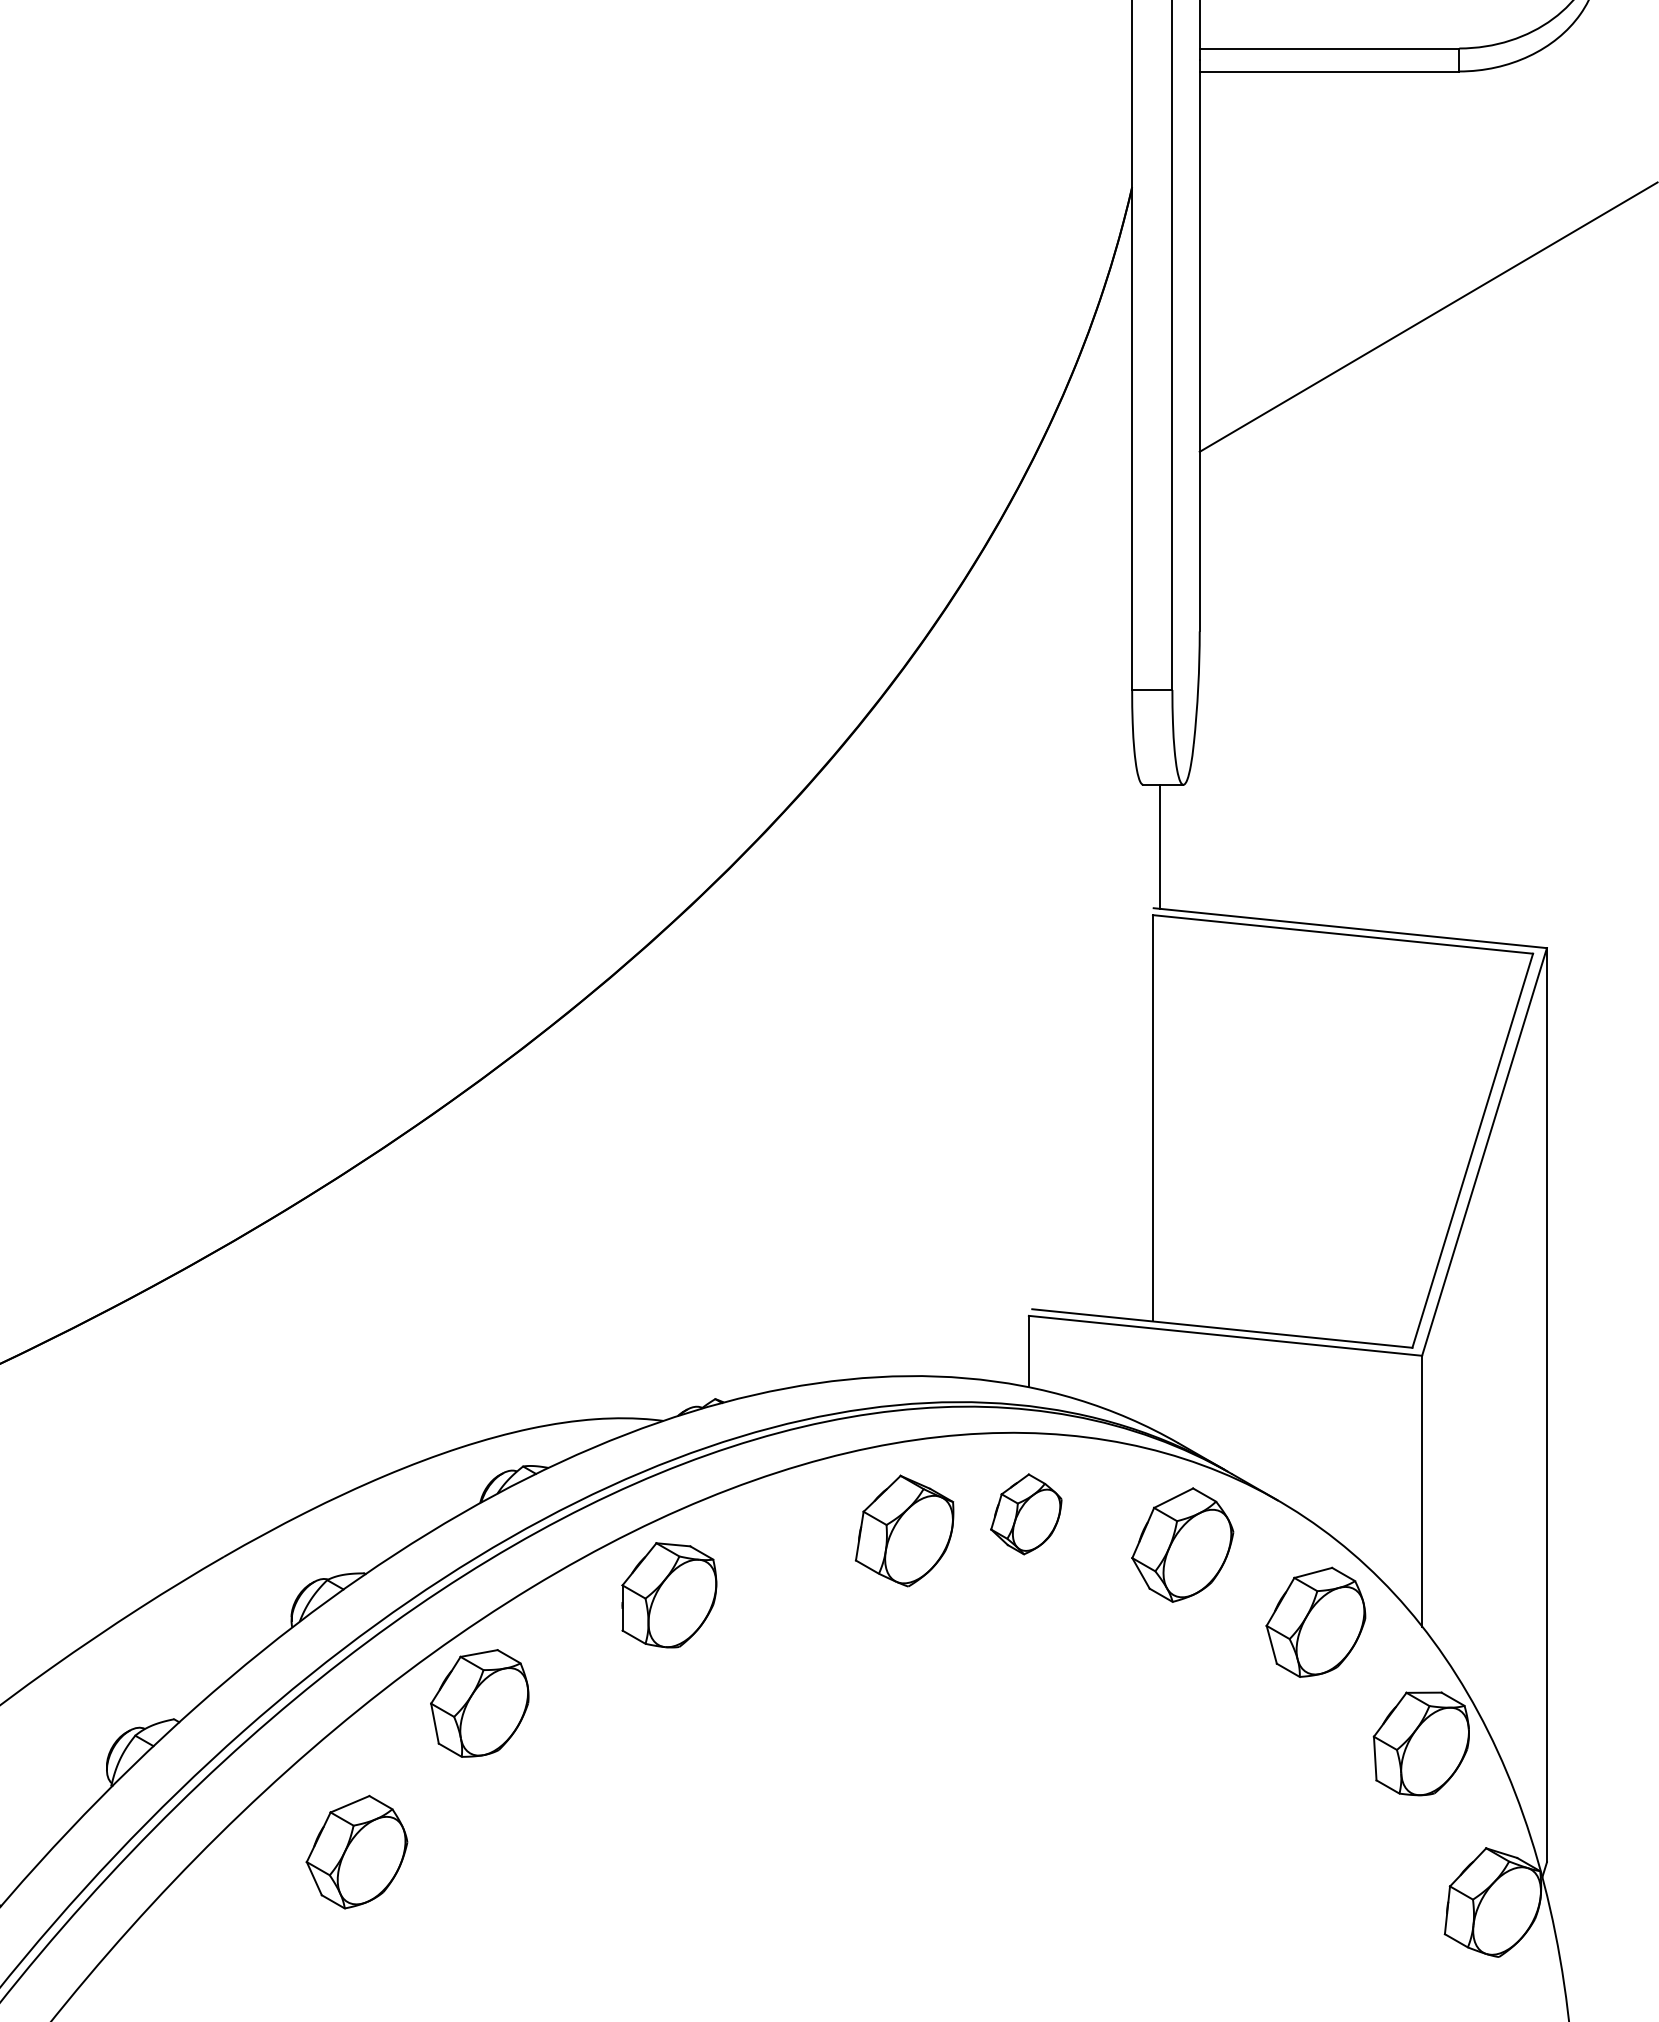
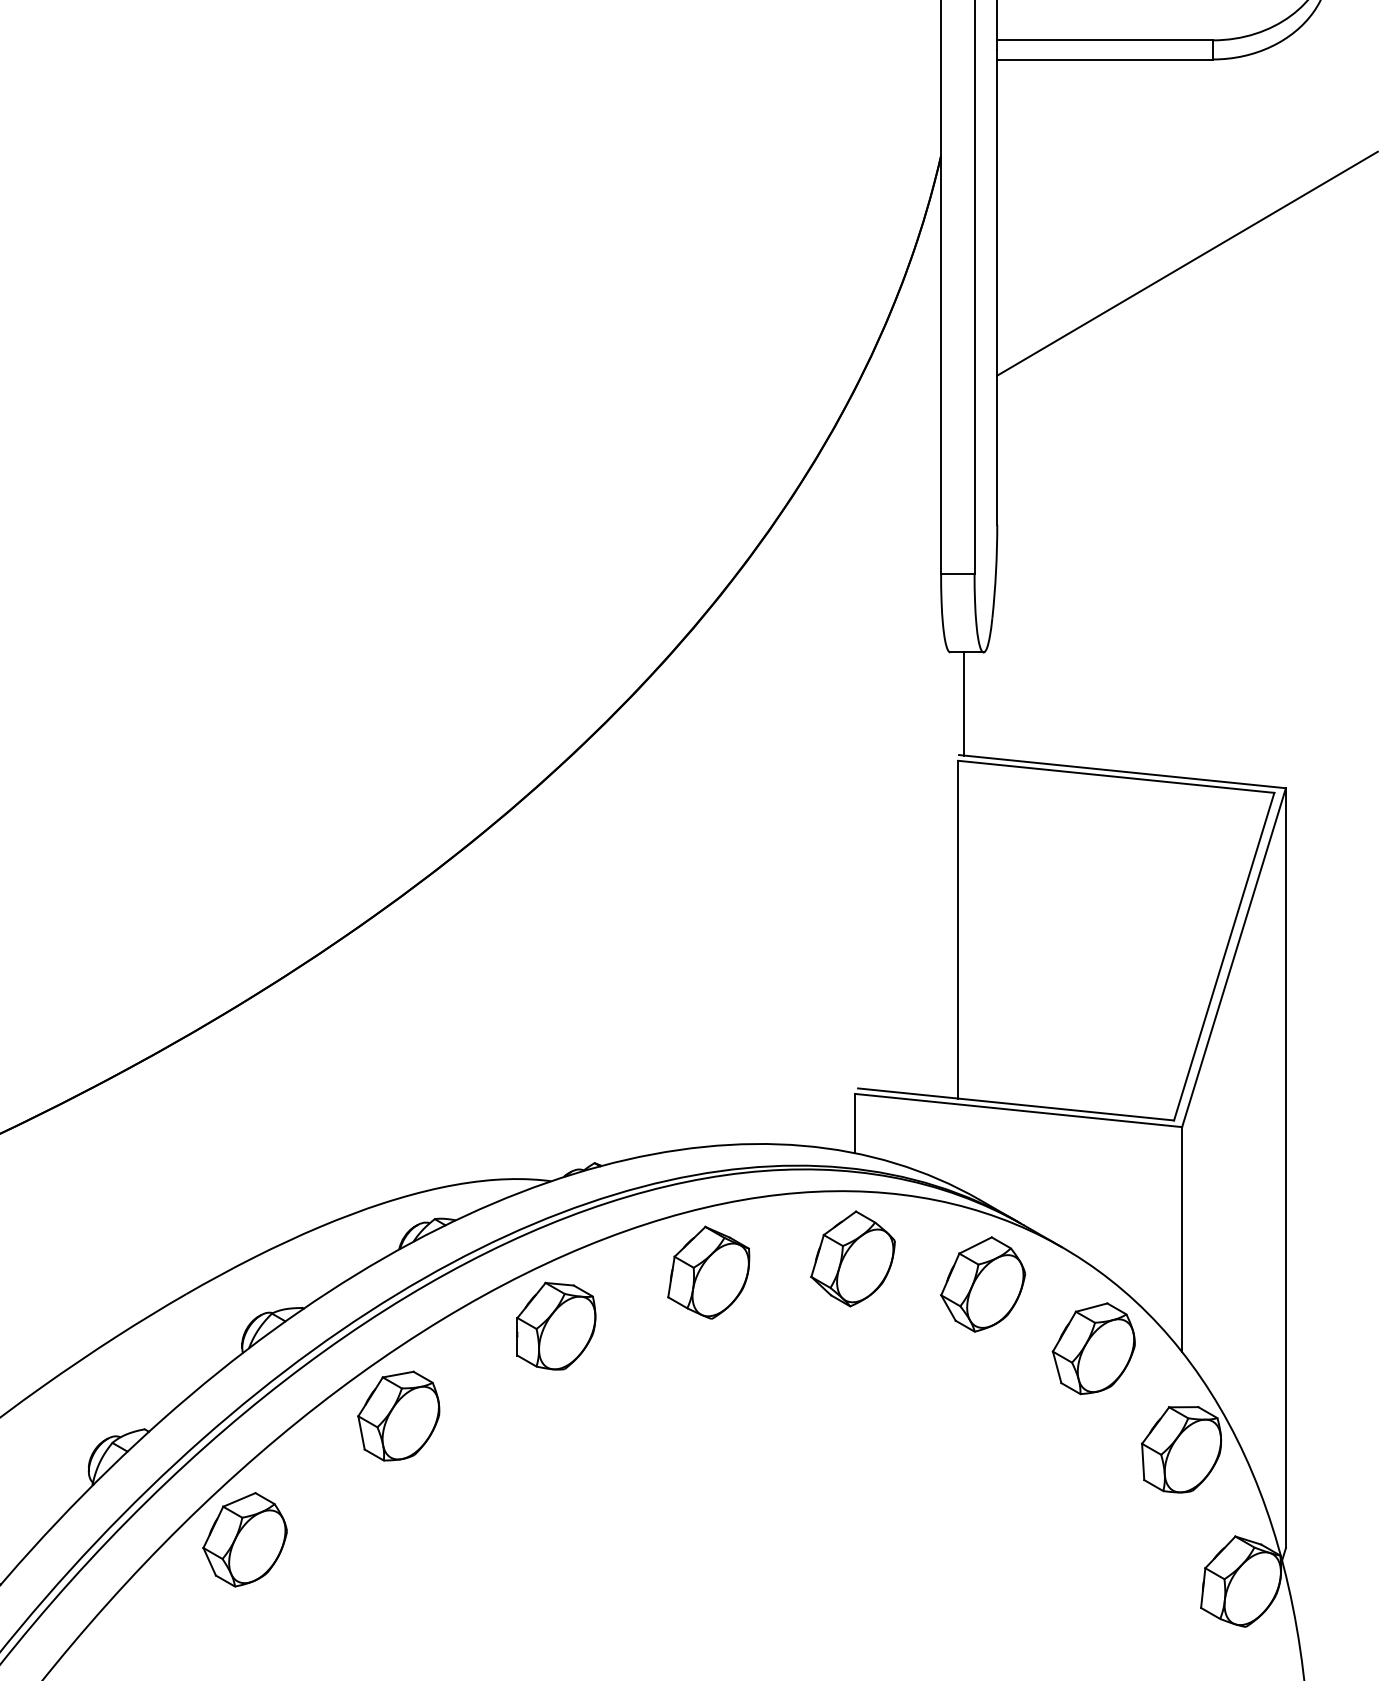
part: (1026, 1514) -> (853, 1259), size x1.43
part: (904, 1530) -> (708, 1272), moved
part: (356, 1851) -> (244, 1539), moved

